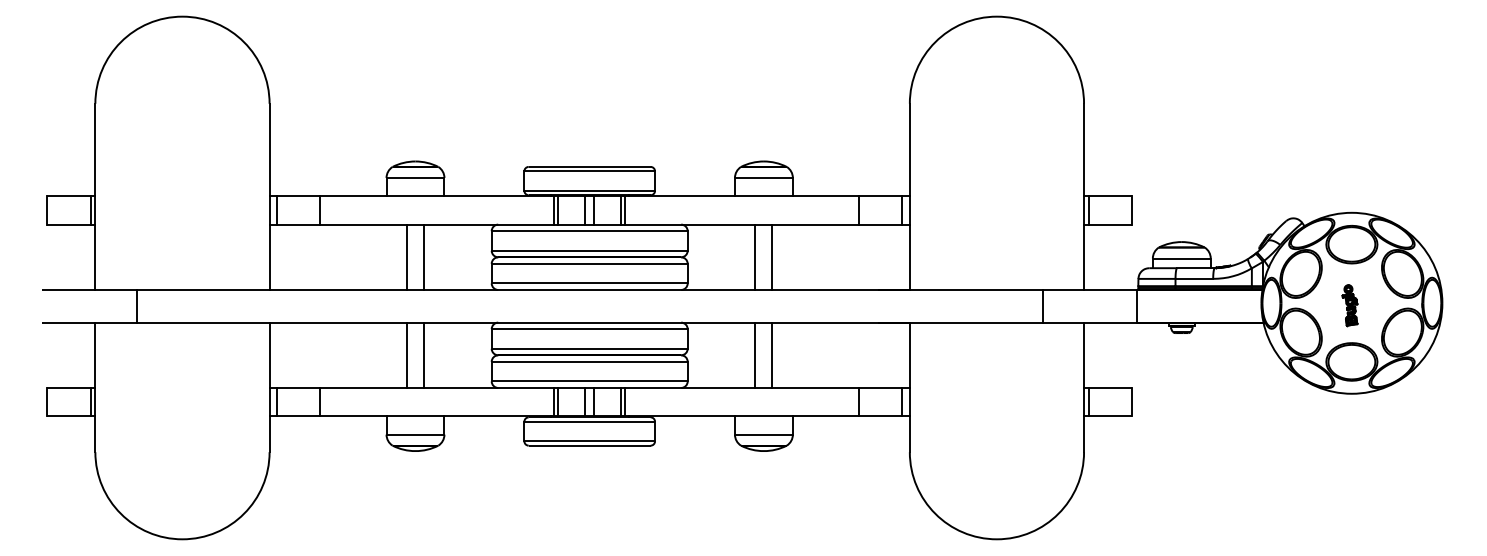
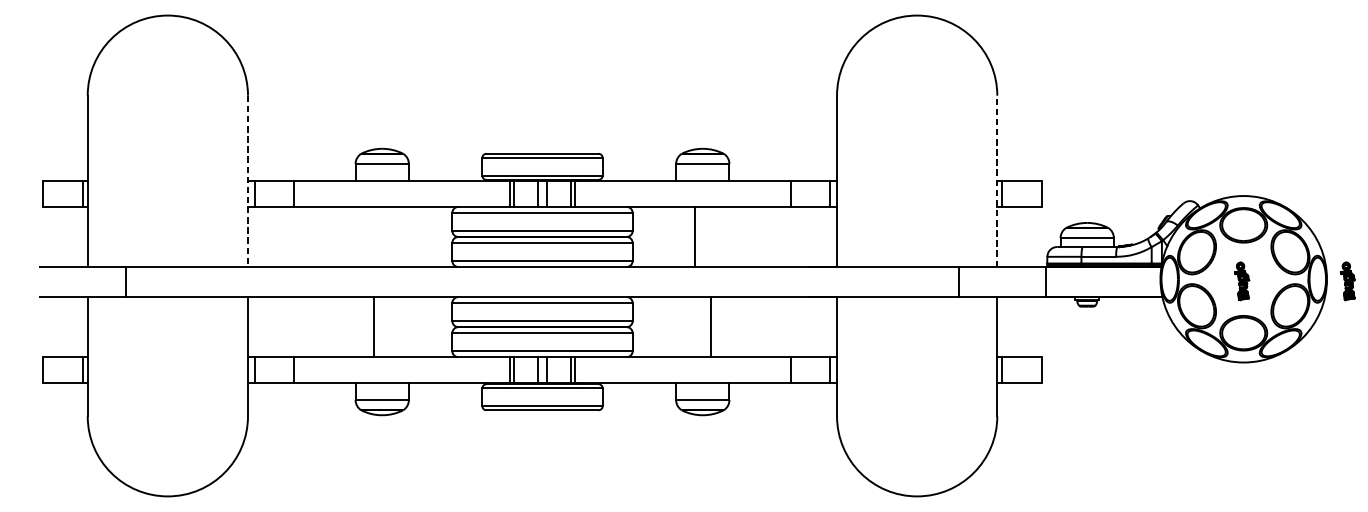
line: (1084, 196) -> (997, 181), solid -> dashed
line: (269, 197) -> (247, 181), solid -> dashed
line: (407, 256) -> (374, 236), removed
line: (423, 256) -> (389, 236), removed
line: (772, 256) -> (710, 236), removed
part: (1464, 305) -> (1347, 281), added
line: (423, 354) -> (389, 326), removed
line: (755, 354) -> (695, 326), removed

